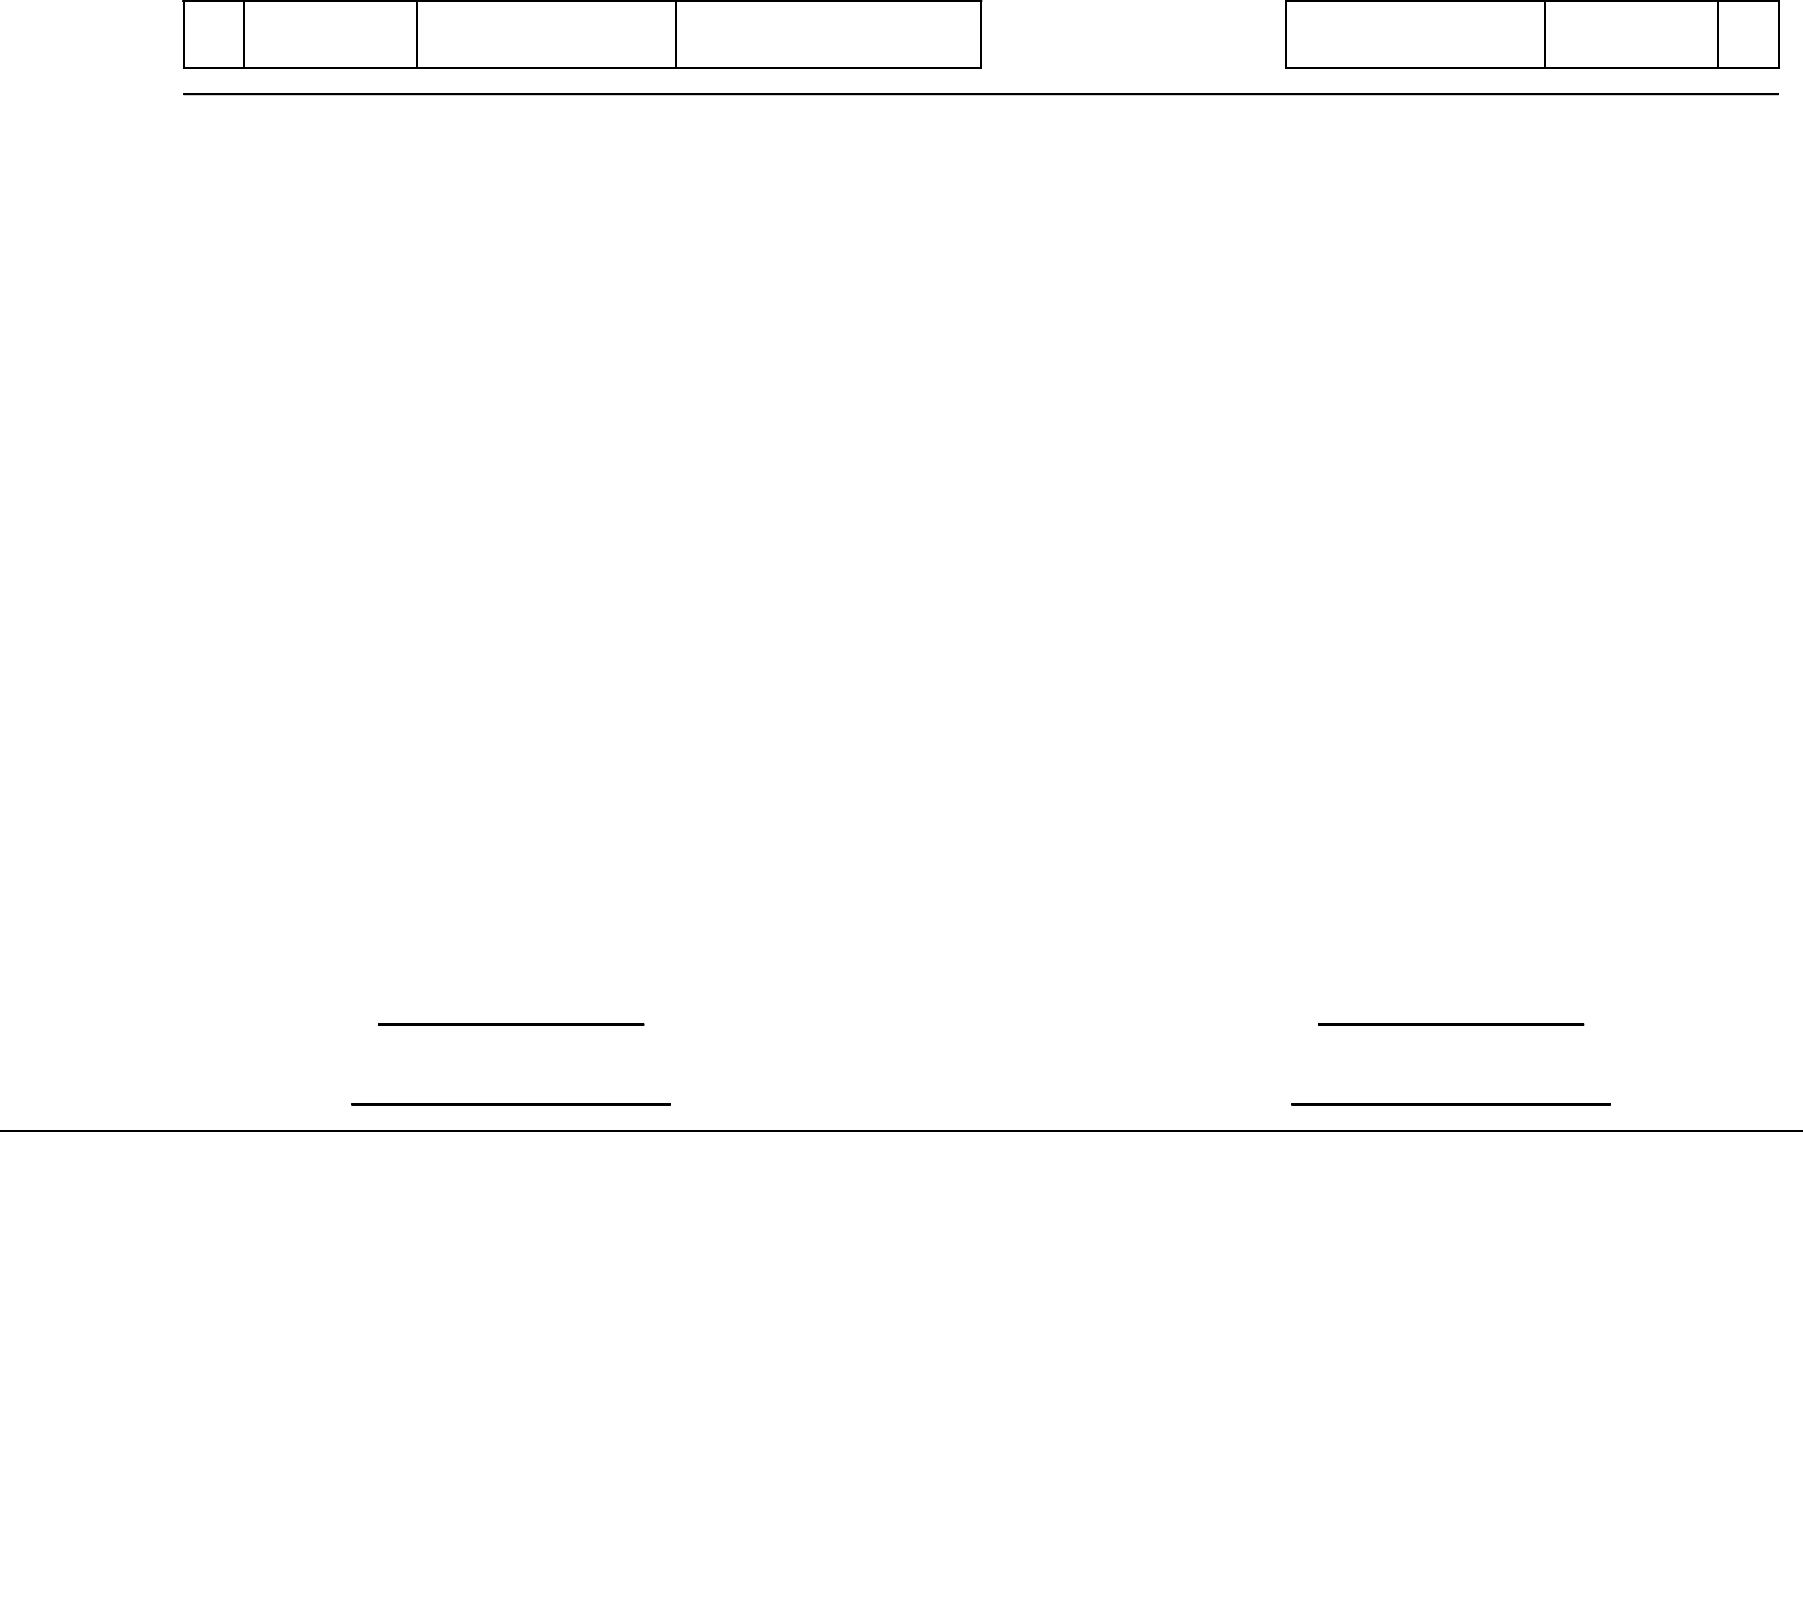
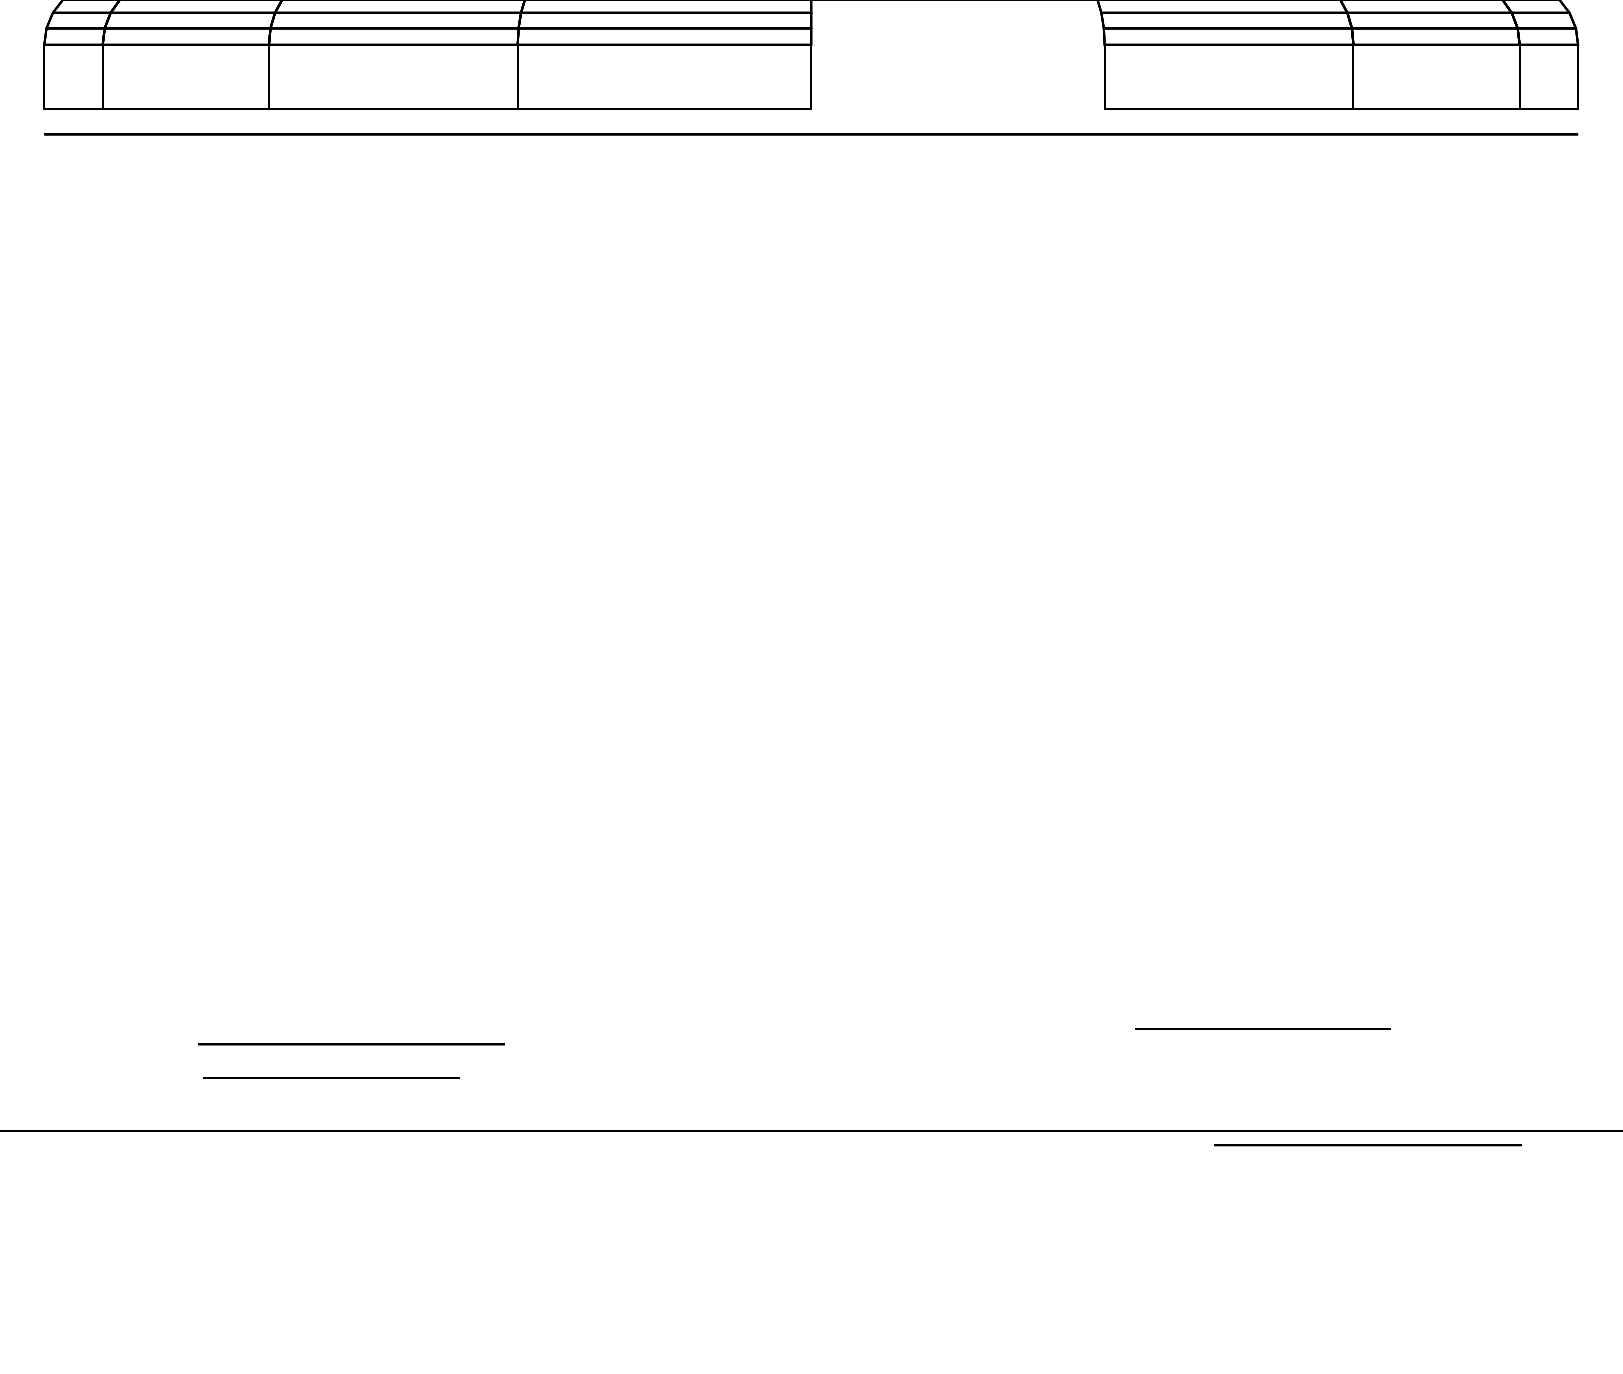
line: (511, 1024) -> (331, 1077), moved
line: (510, 1104) -> (350, 1044), moved
line: (1450, 1104) -> (1367, 1145), moved

